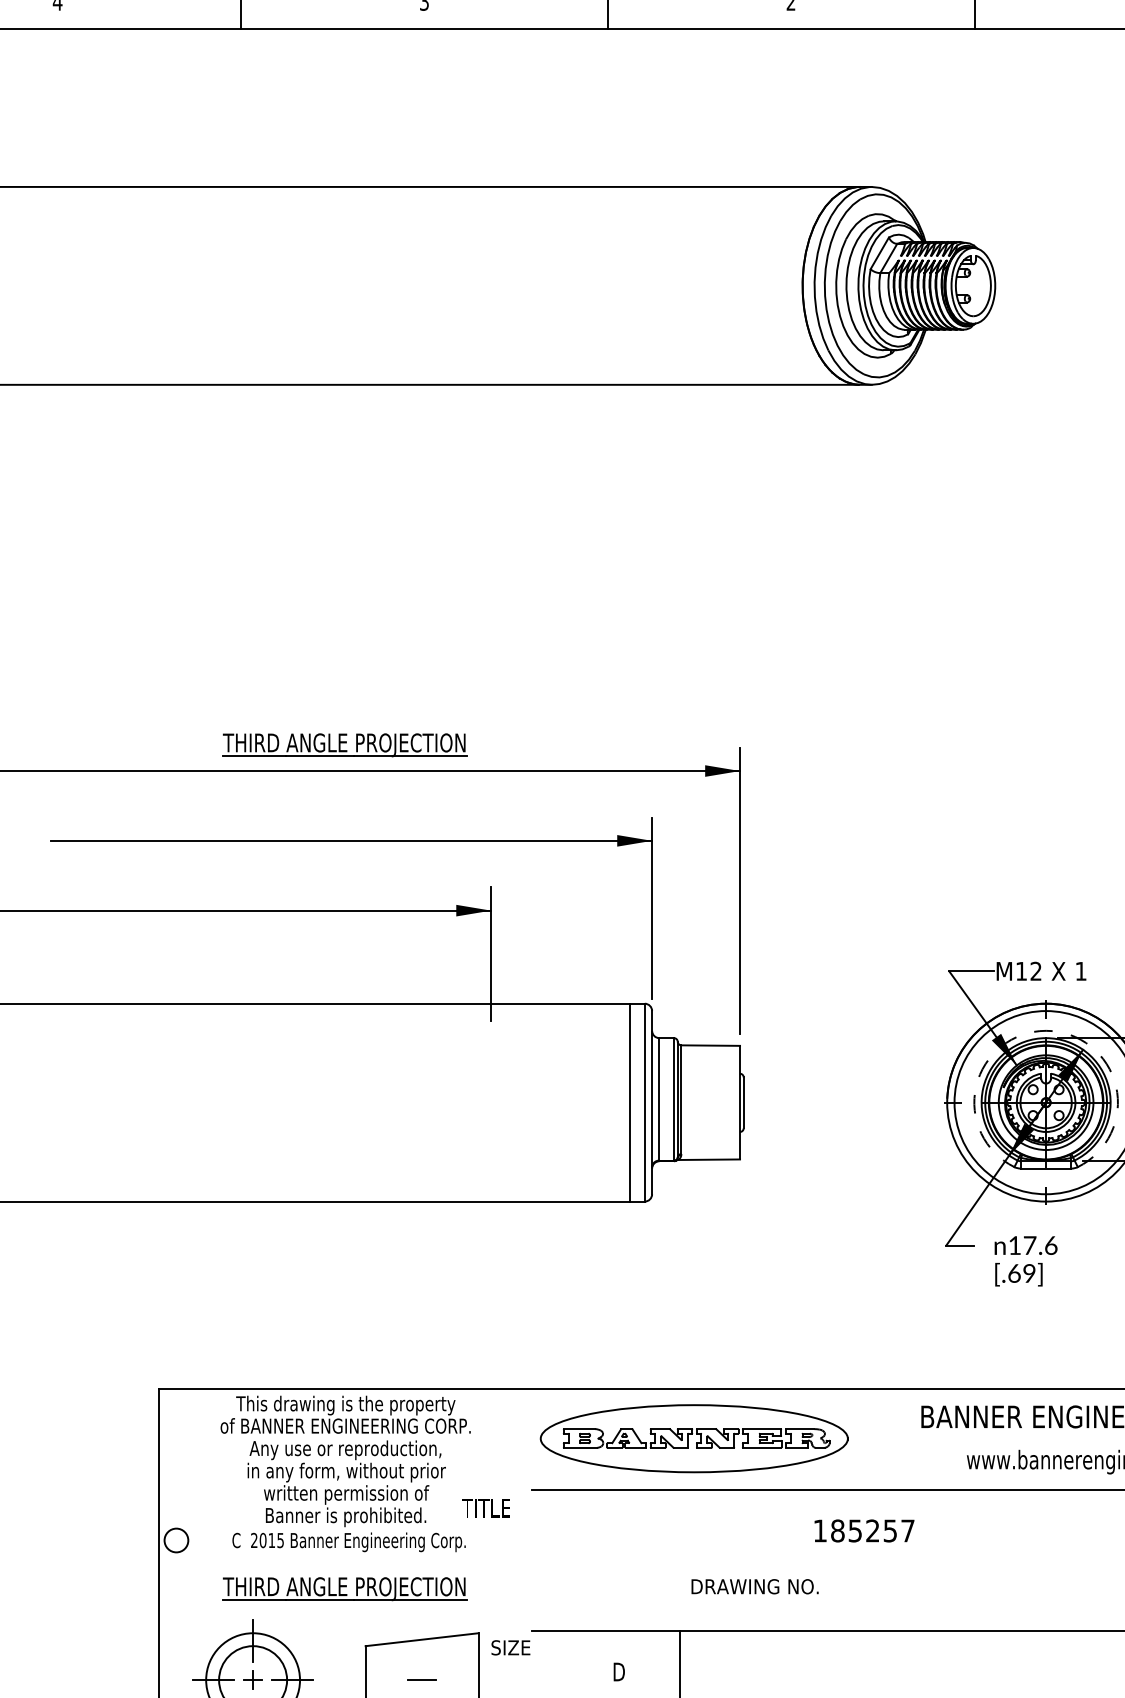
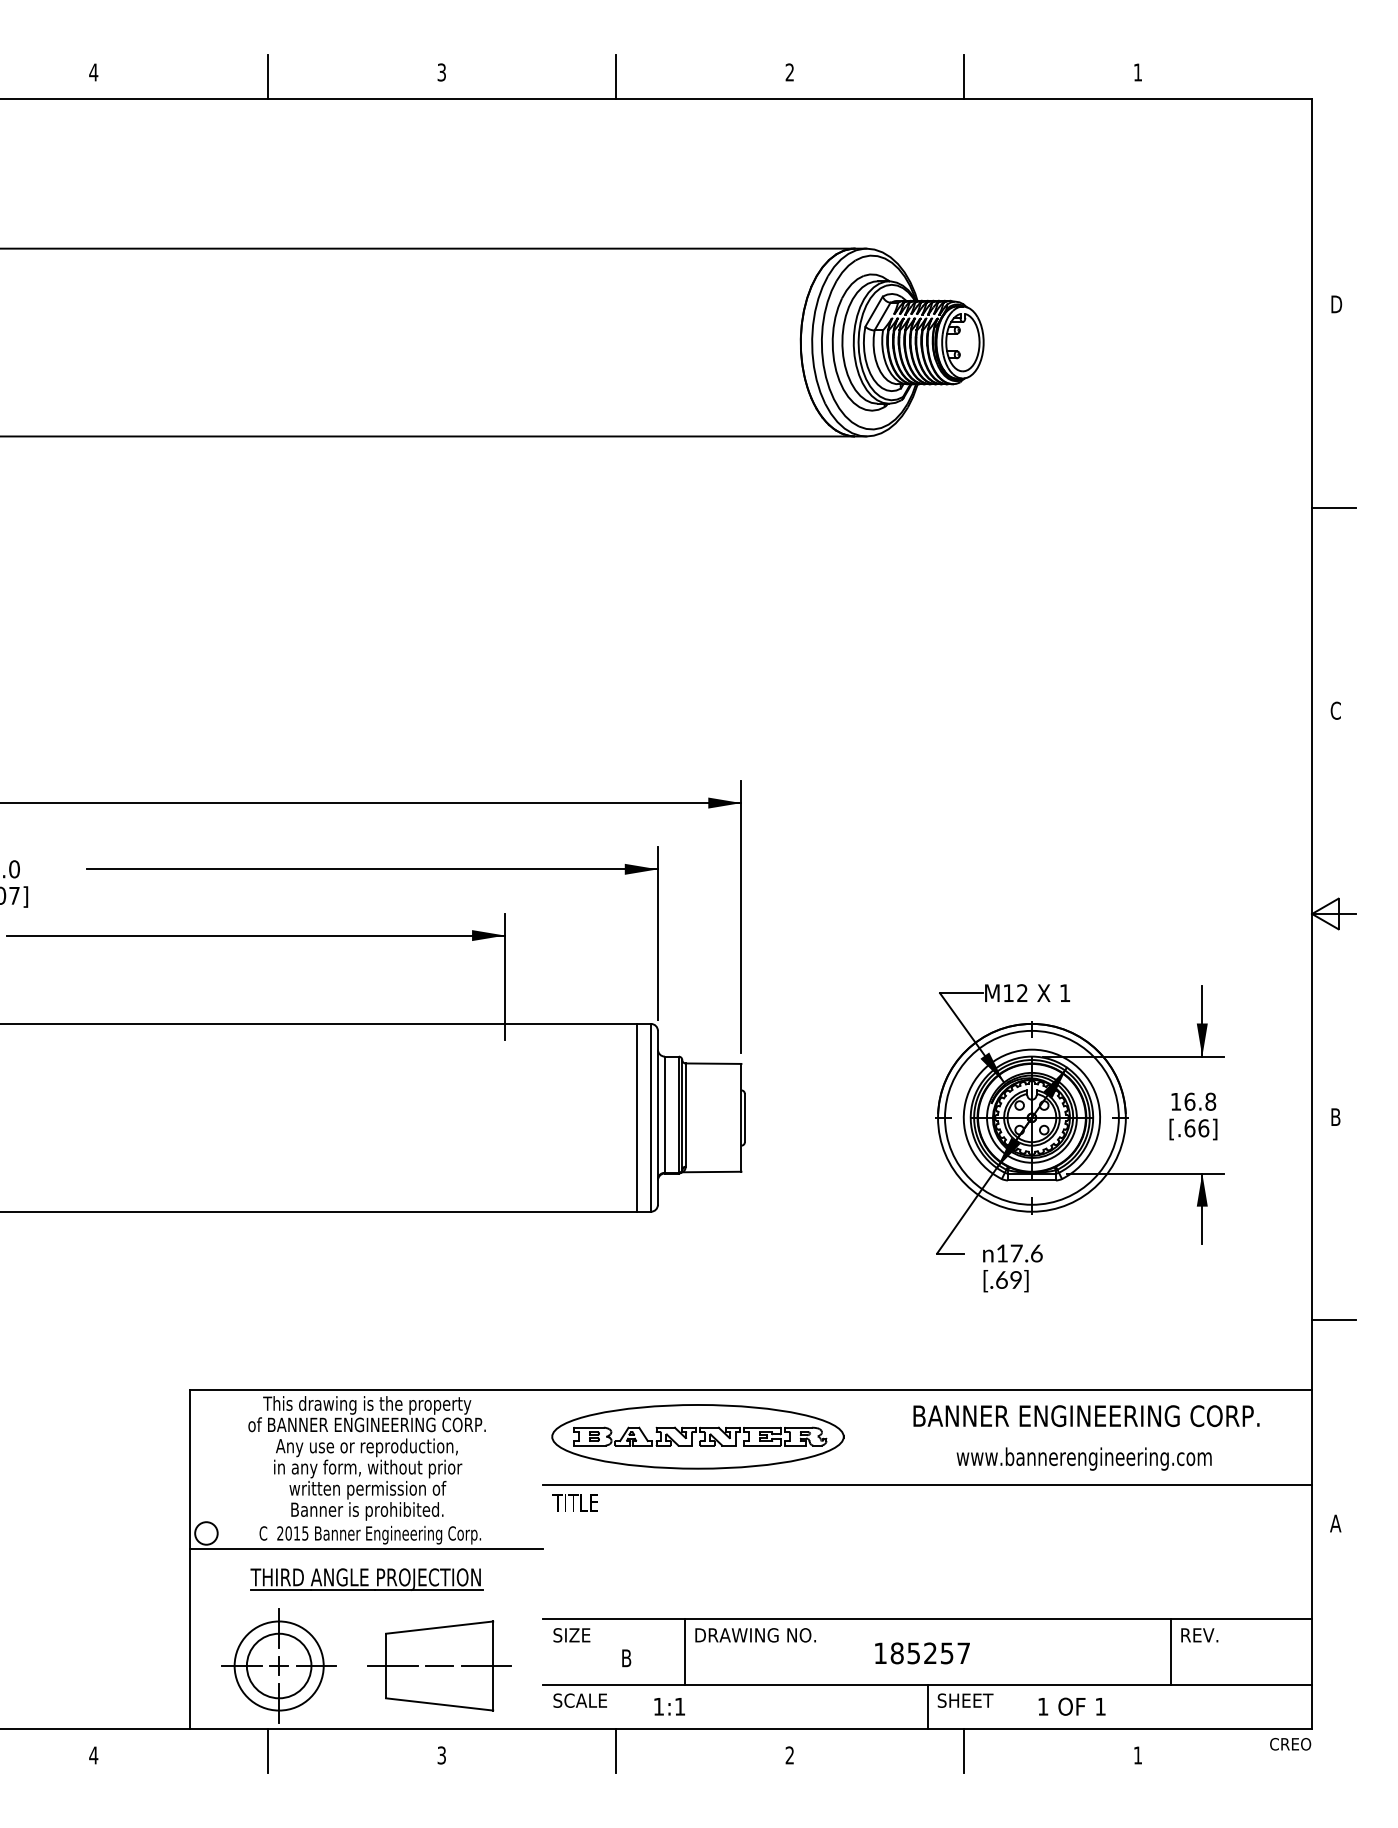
part: (345, 745) -> (366, 778), removed
arc: (1045, 1030) -> (1031, 1049), dashed -> solid
text: (485, 1507) -> (574, 1502), moved
text: (864, 1531) -> (922, 1653), moved
line: (345, 1556) -> (366, 1548), added
text: (754, 1586) -> (755, 1635), moved
text: (510, 1648) -> (571, 1635), moved
text: (618, 1672) -> (626, 1658), D -> B
line: (372, 1680) -> (392, 1666), added
line: (470, 1680) -> (485, 1666), added

